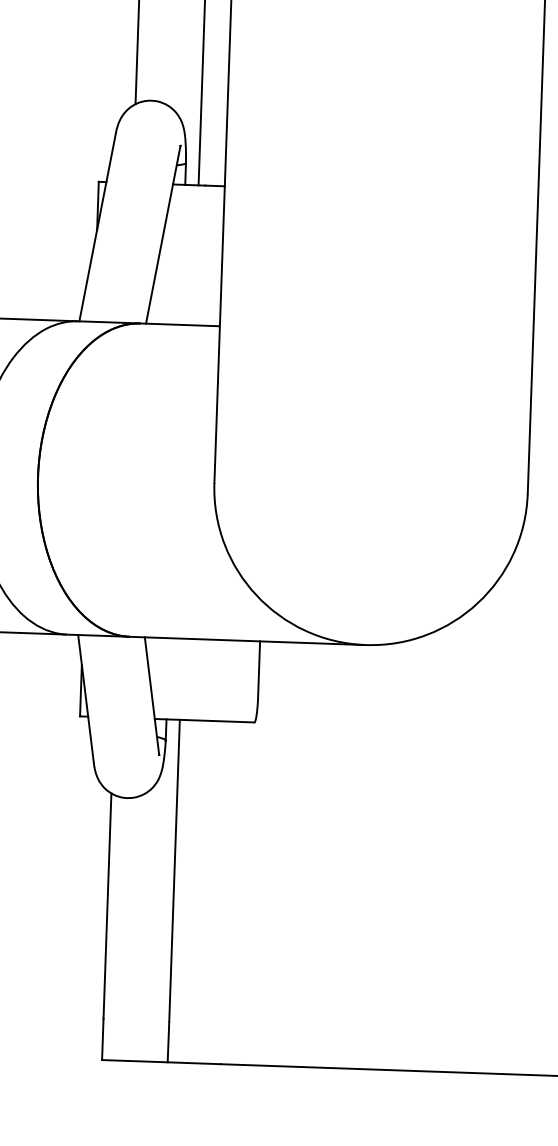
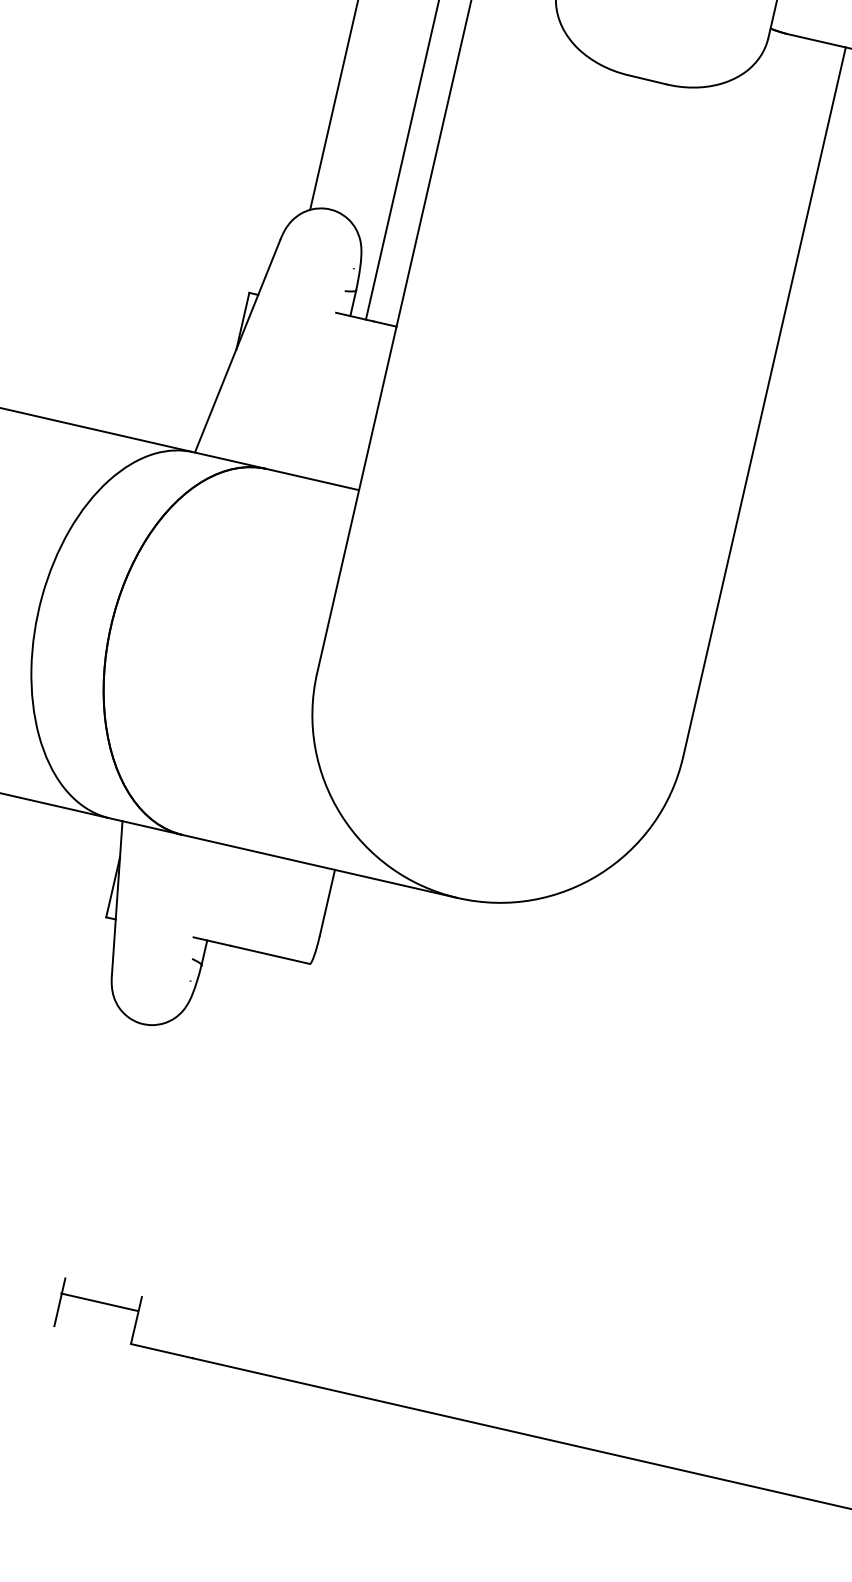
line: (162, 234) -> (312, 369), removed
line: (151, 695) -> (195, 909), removed
line: (174, 870) -> (182, 1120), removed
line: (107, 905) -> (95, 1146), removed
line: (134, 1061) -> (99, 1302), moved

